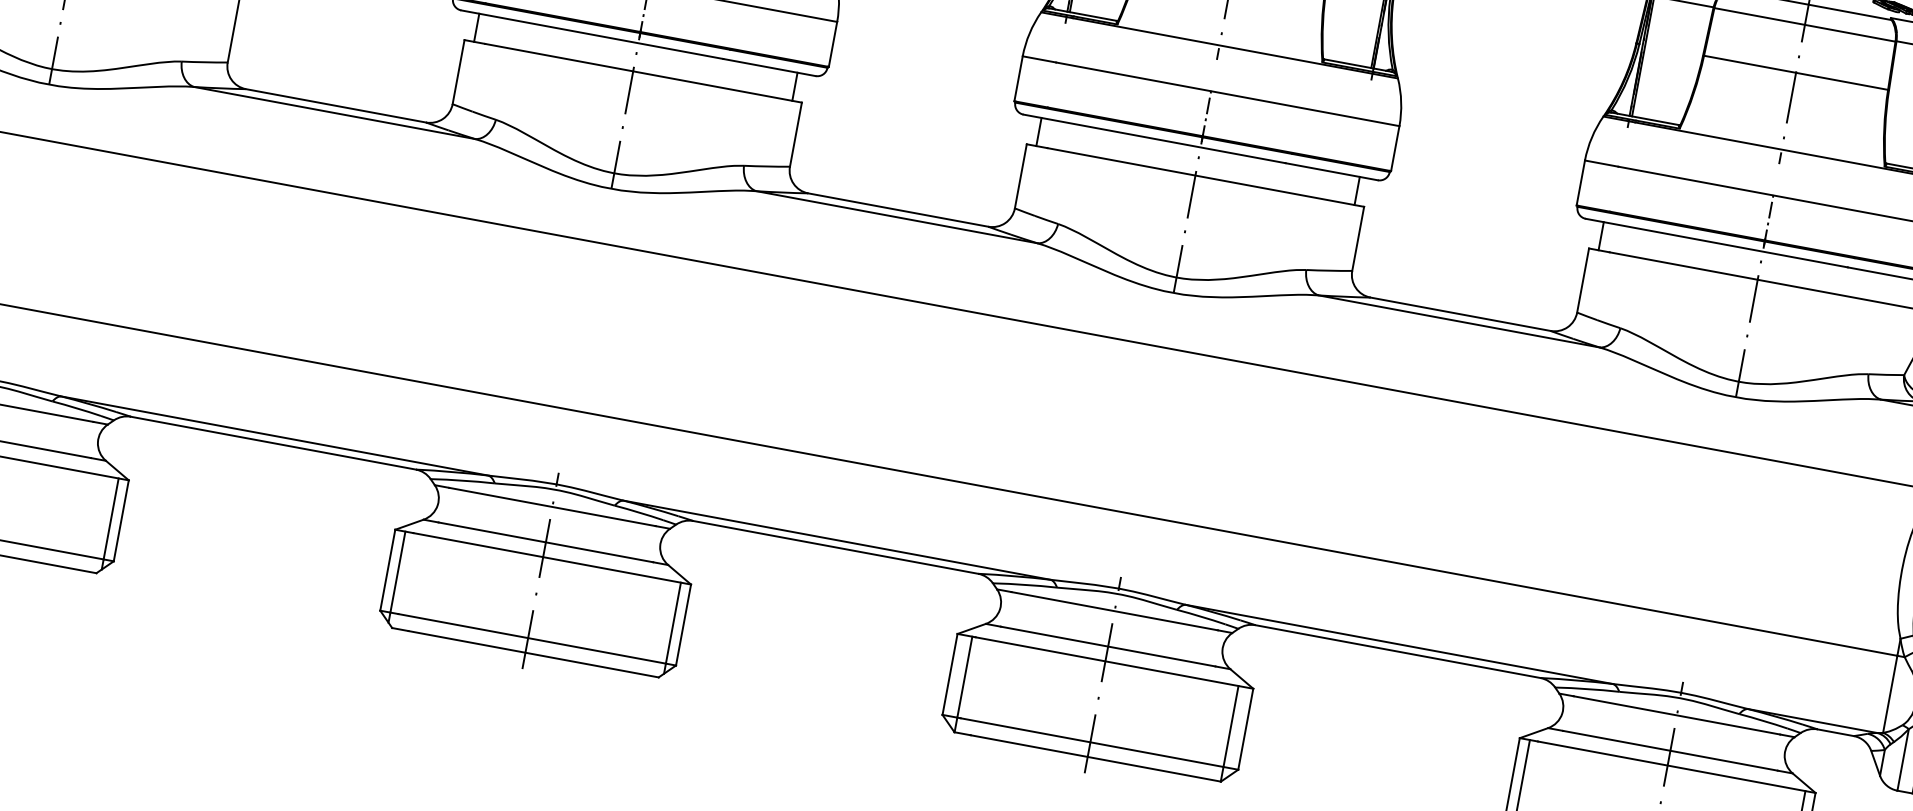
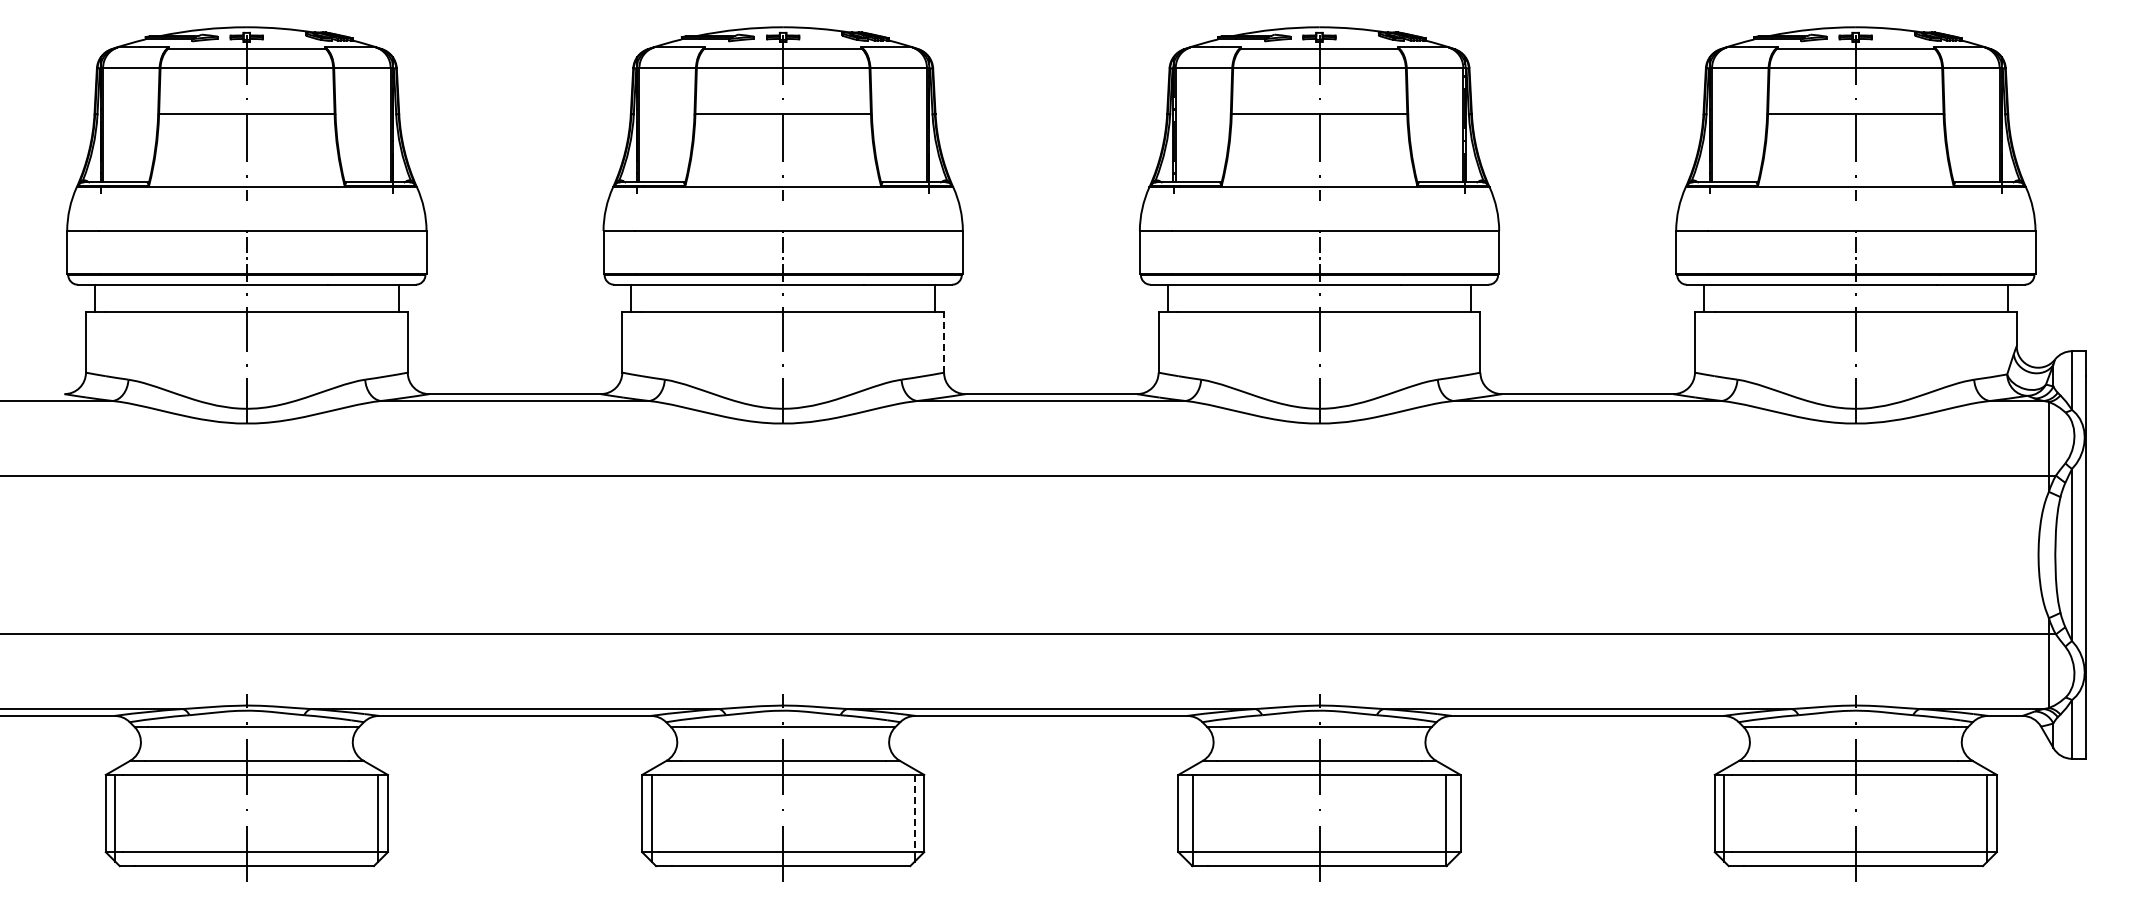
line: (796, 135) -> (944, 342), solid -> dashed
line: (673, 623) -> (914, 813), solid -> dashed

